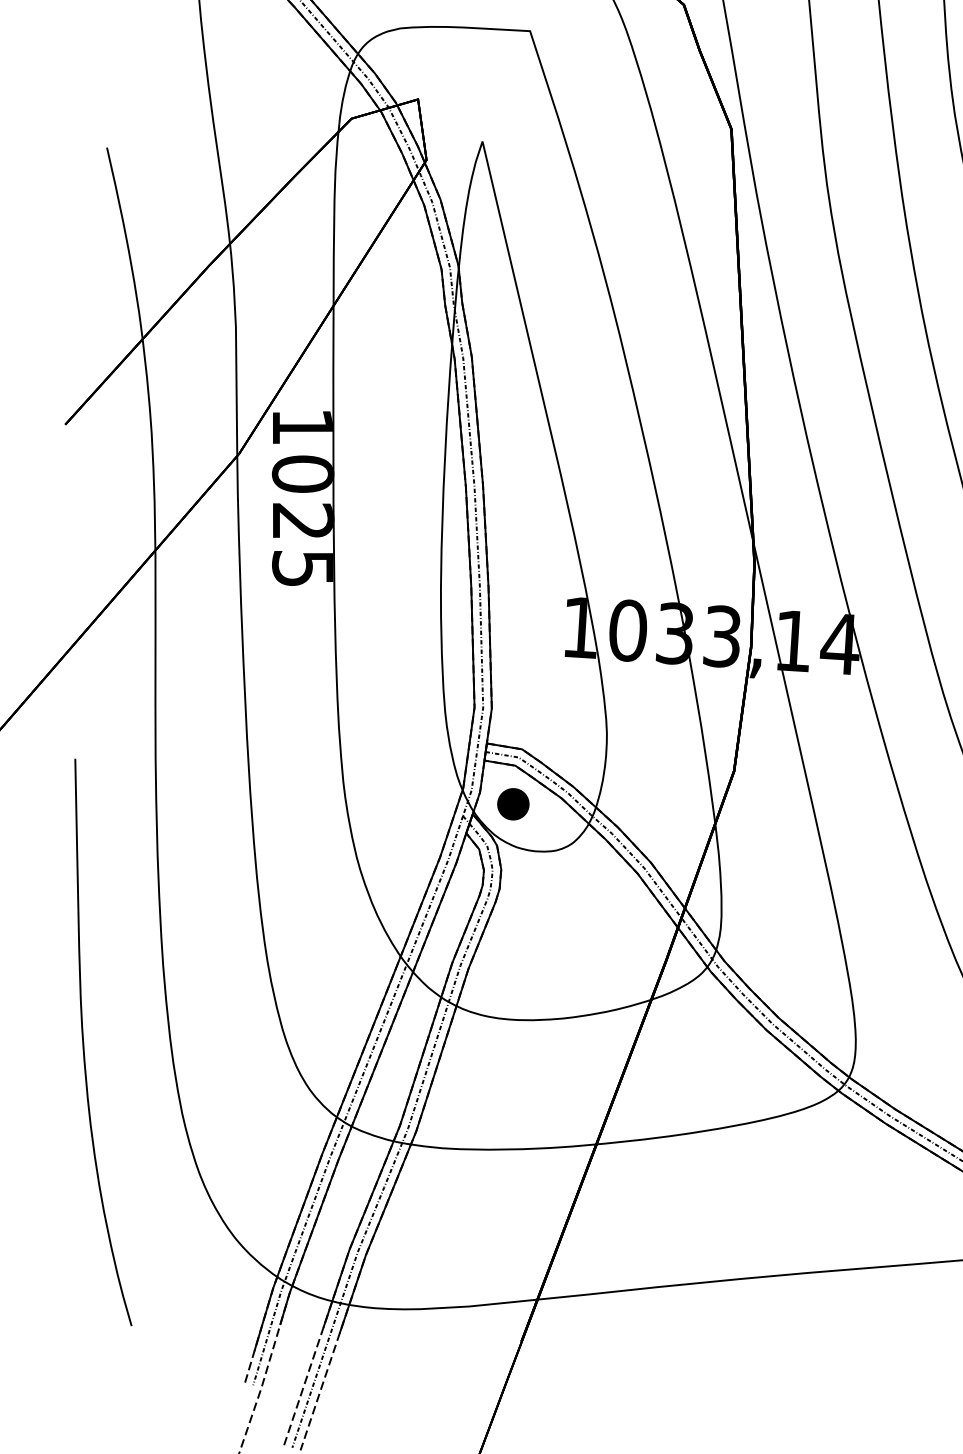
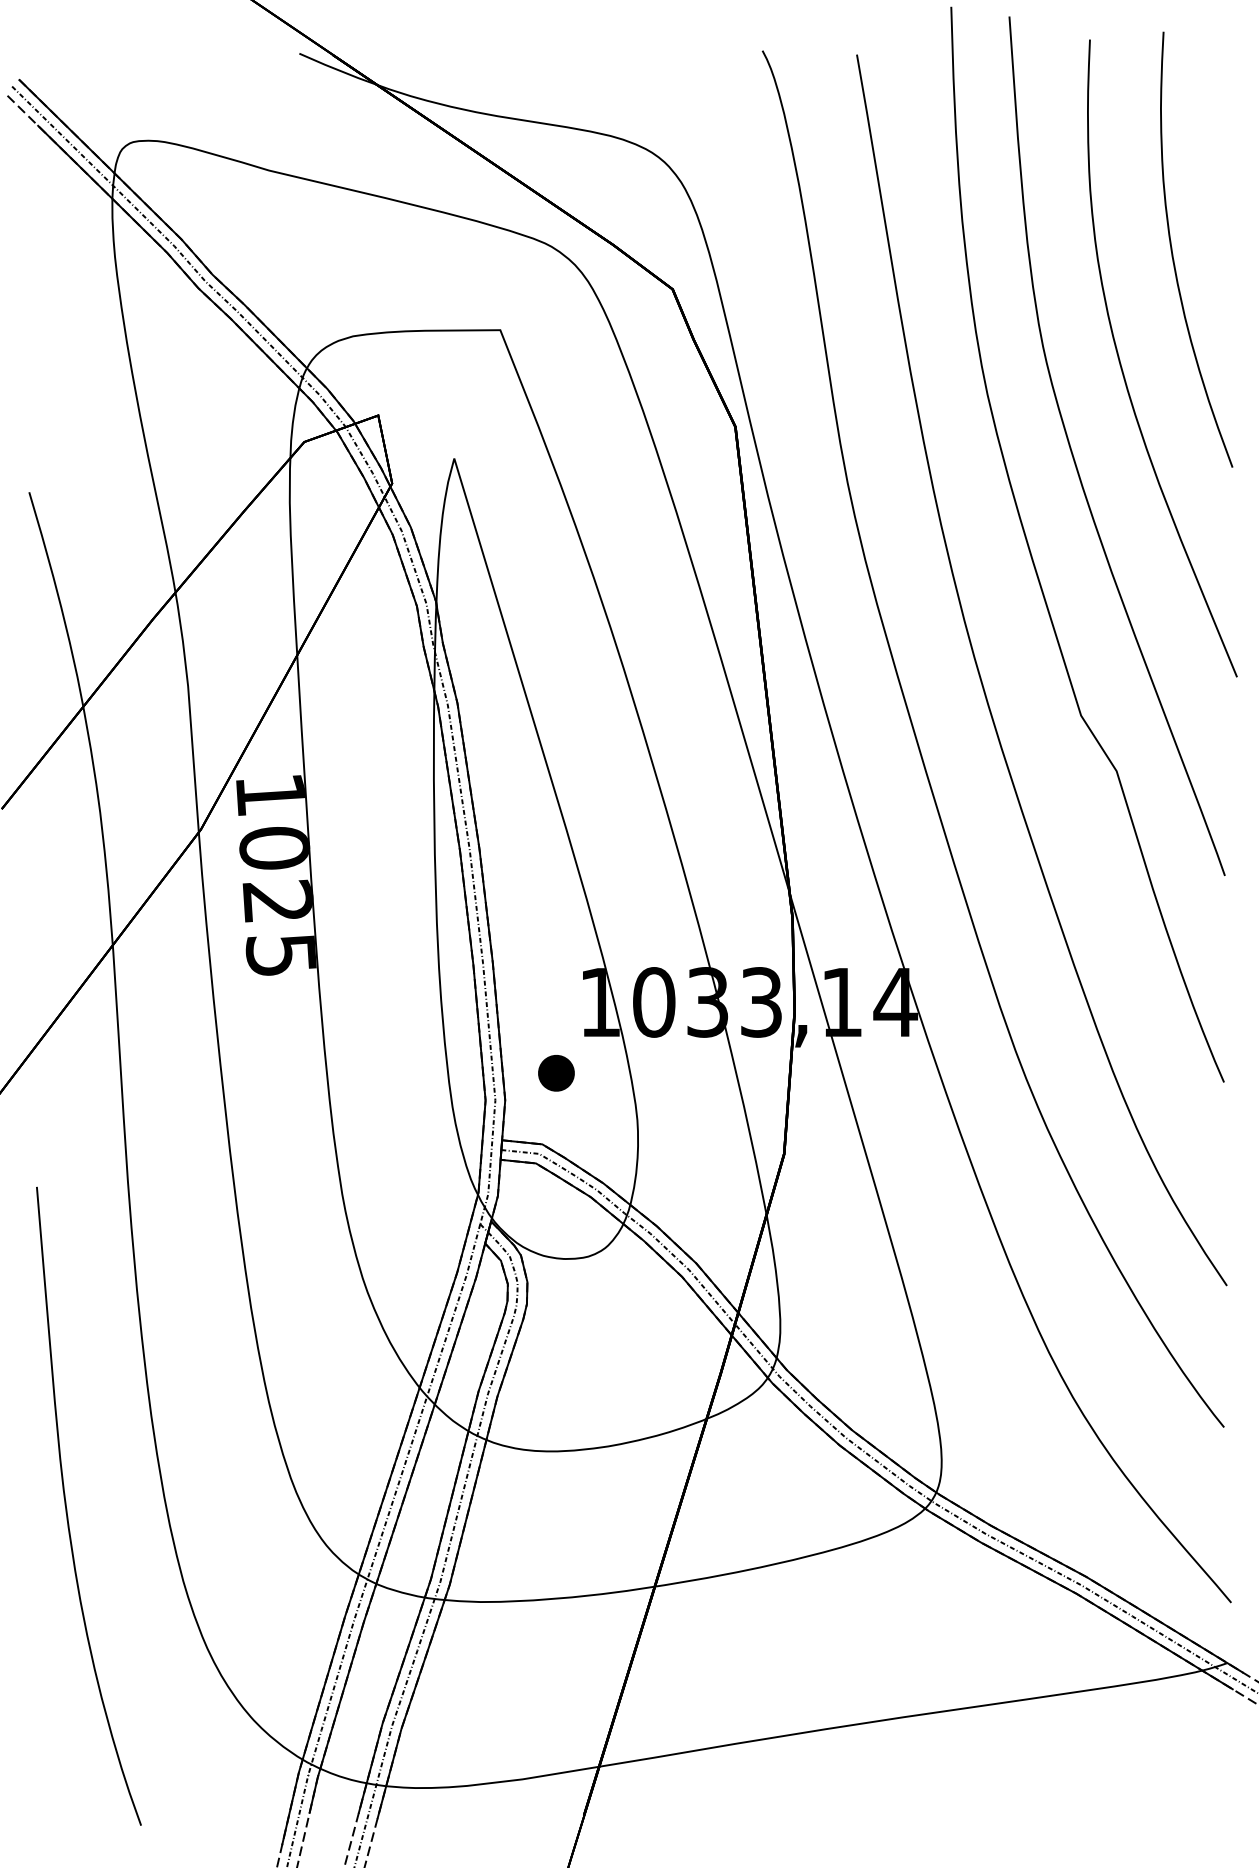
part: (513, 804) -> (556, 1073), moved

